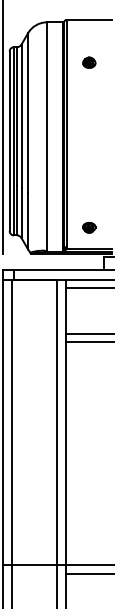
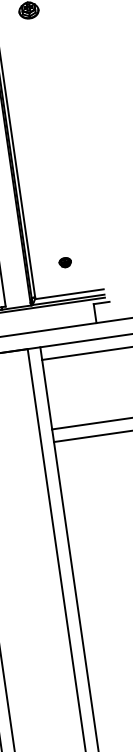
part: (89, 227) -> (65, 262), size x0.6

